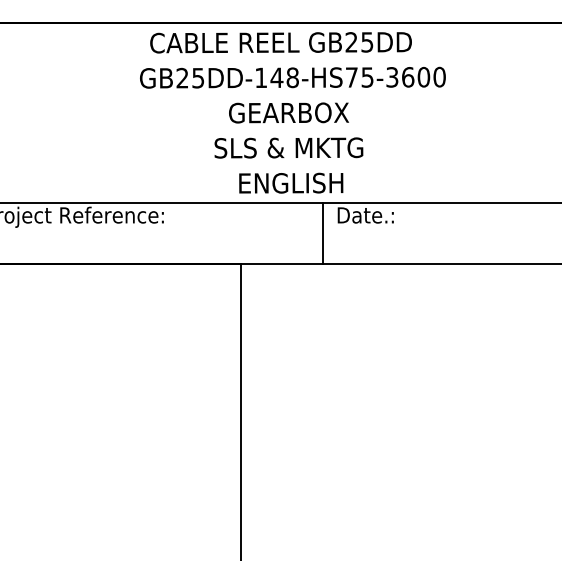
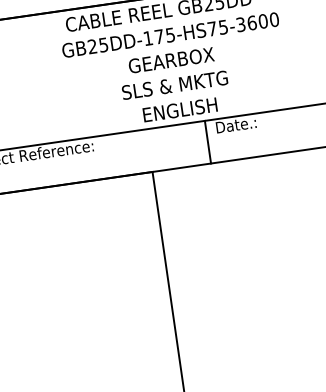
text: (284, 77) -> (164, 35), GB25DD-148-HS75-3600 -> GB25DD-175-HS75-3600

